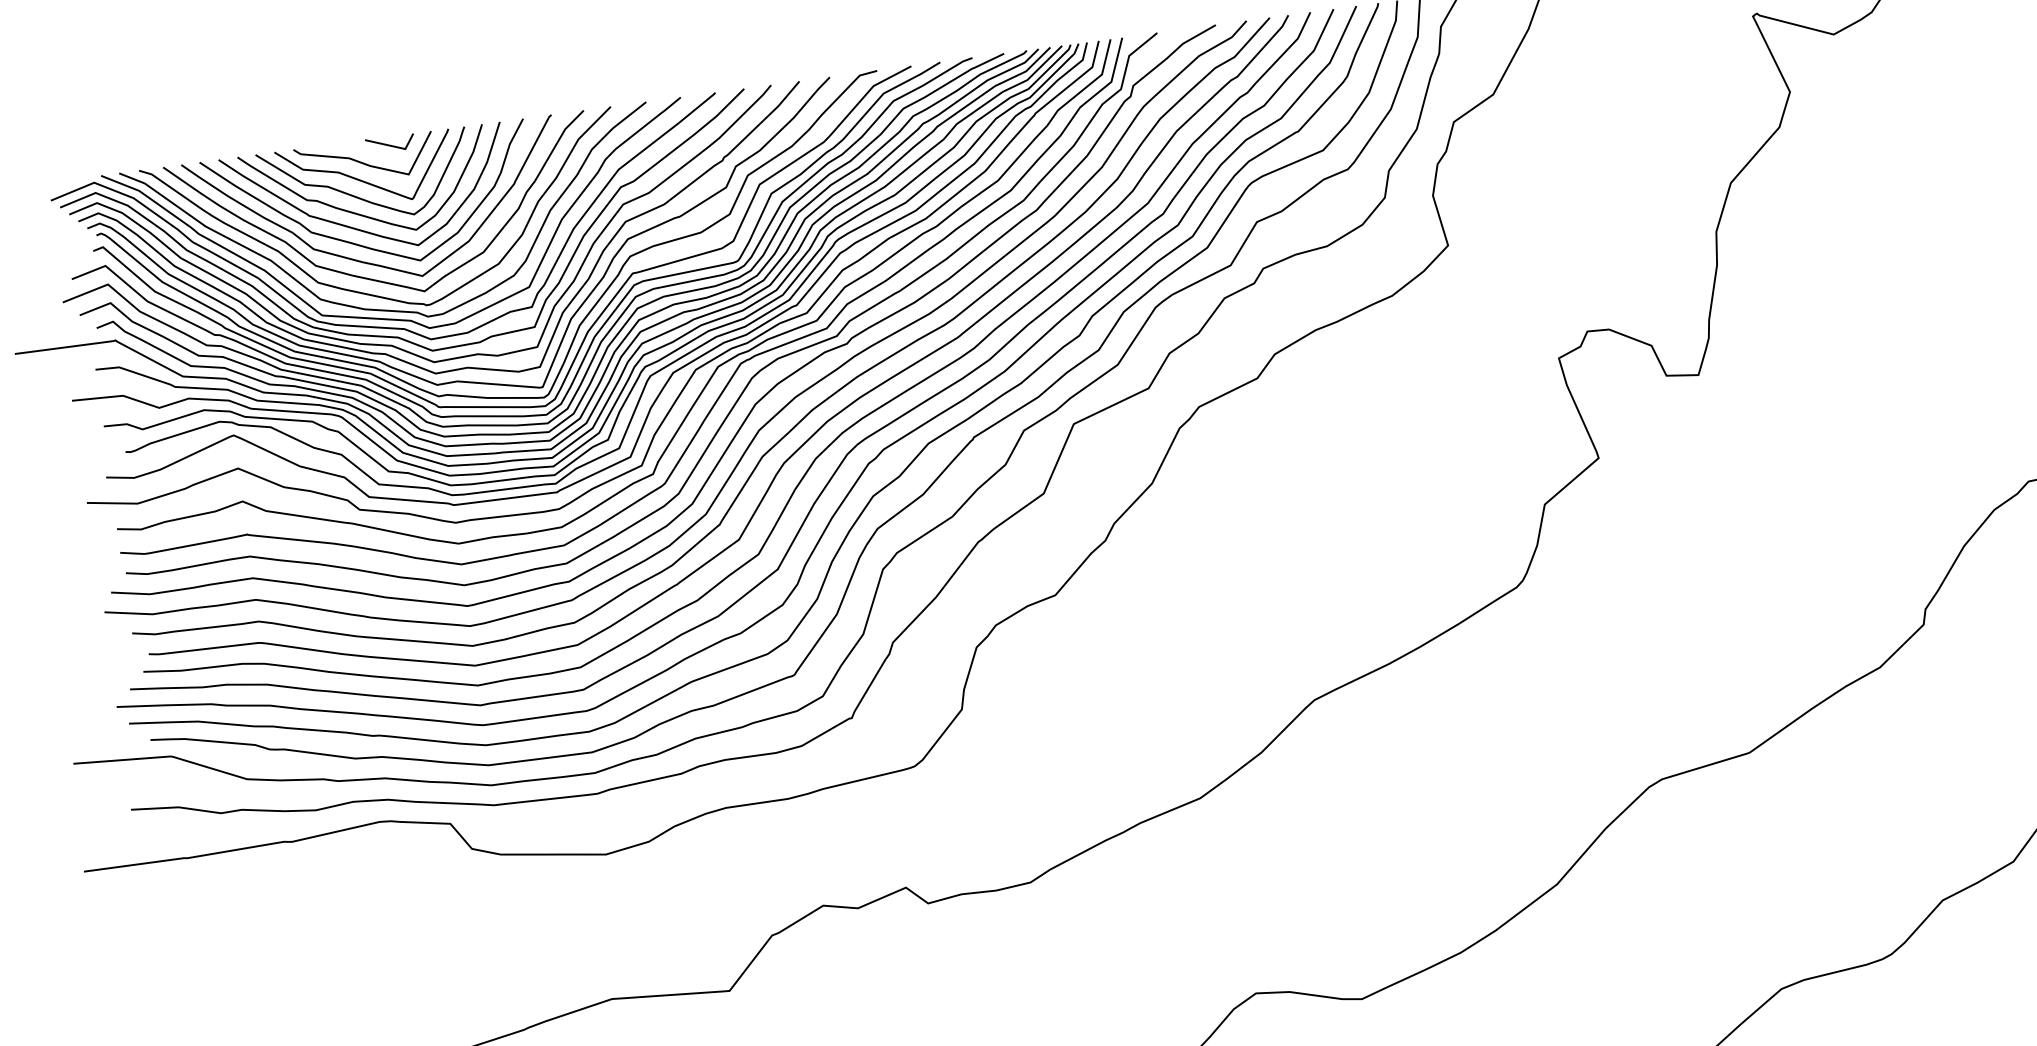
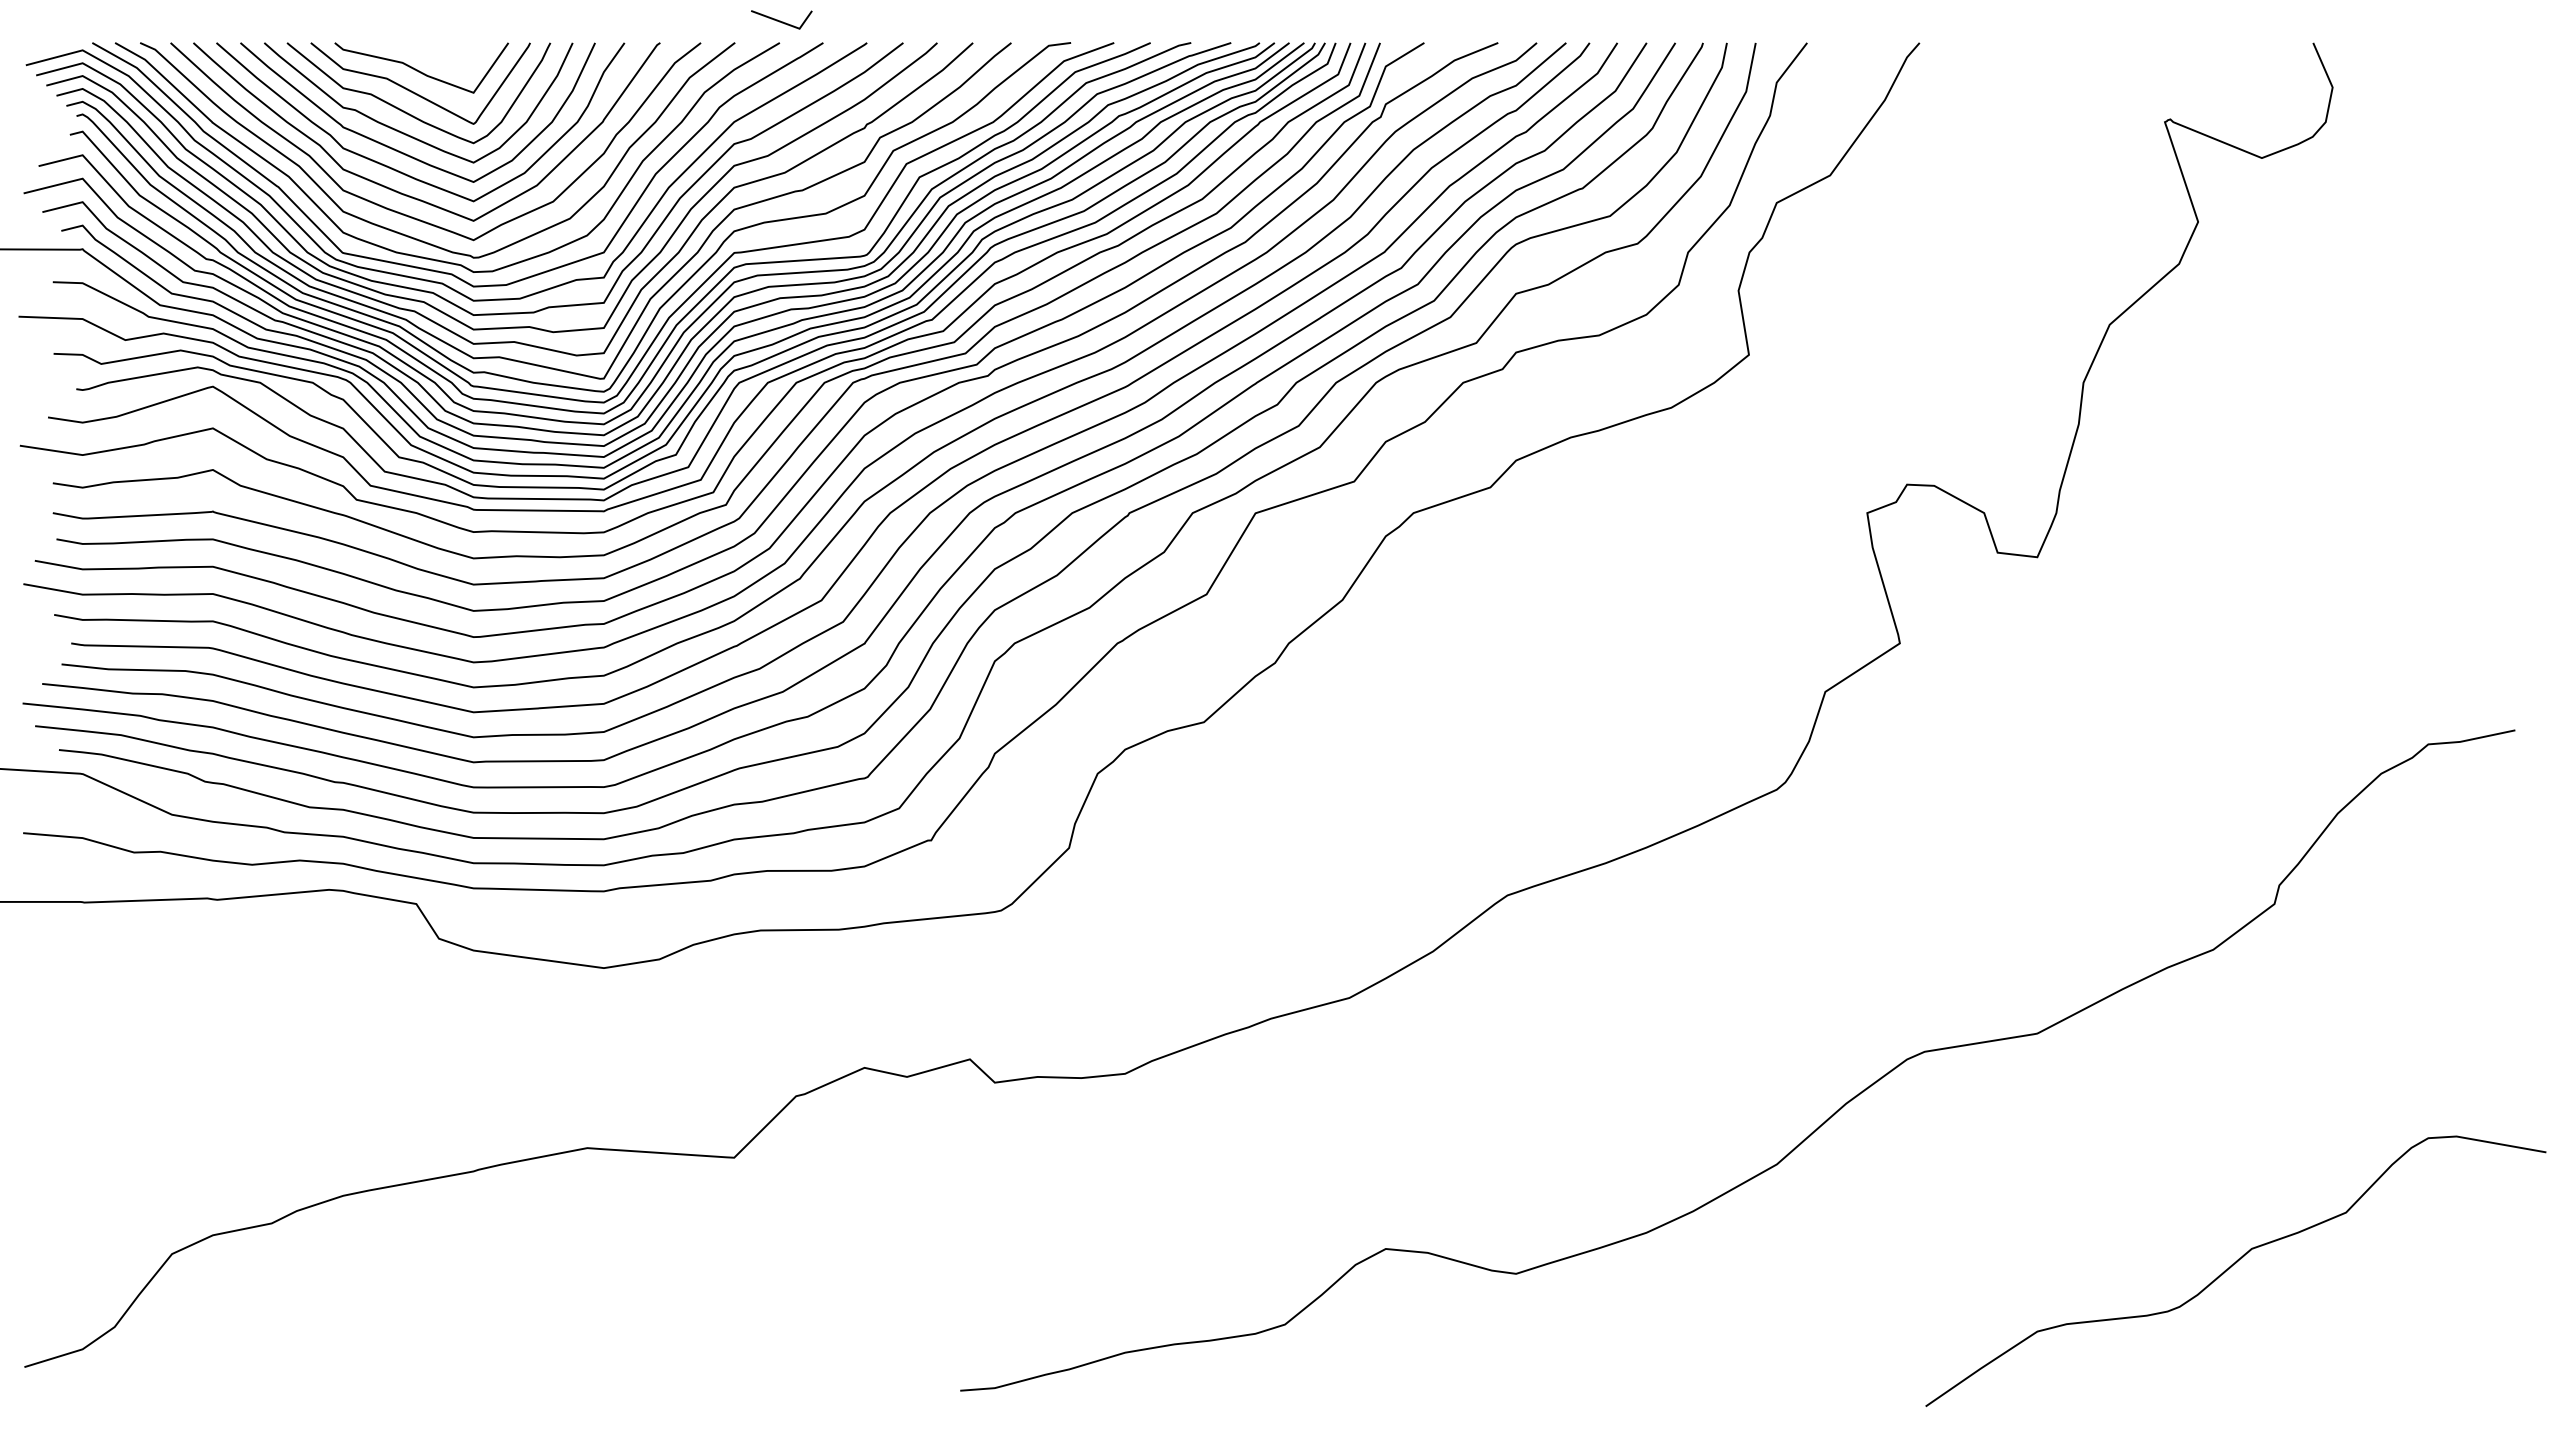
line: (389, 144) -> (780, 20), moved

